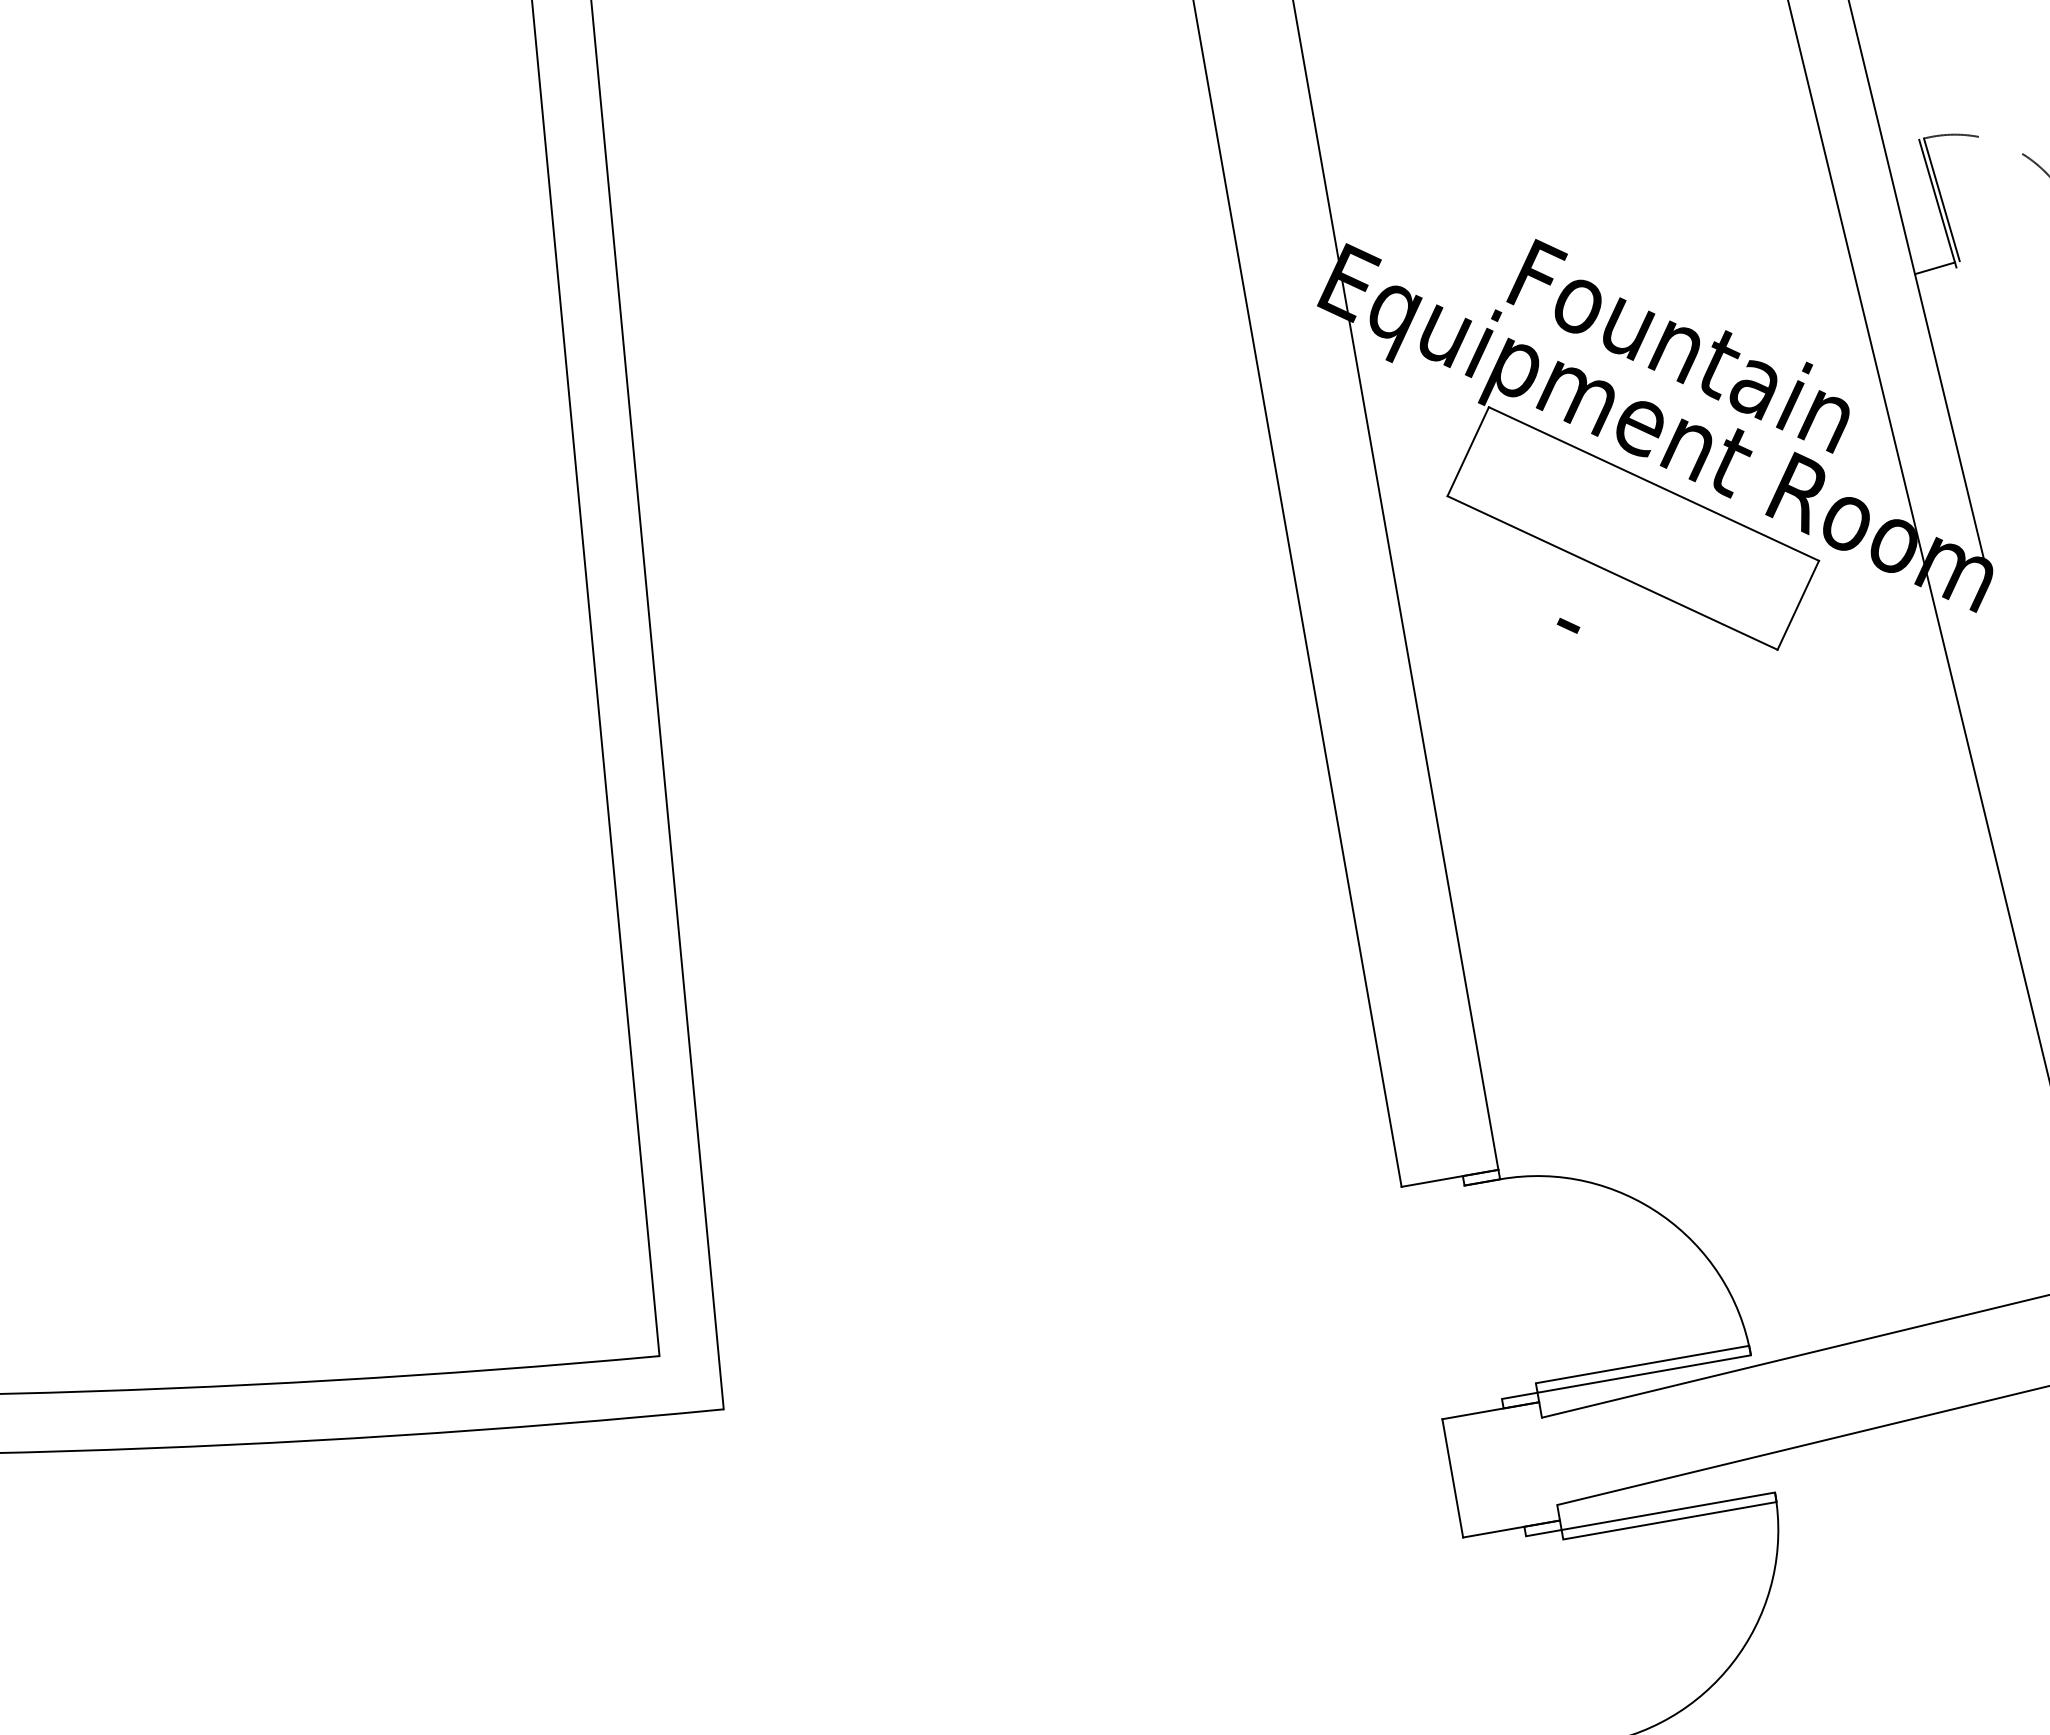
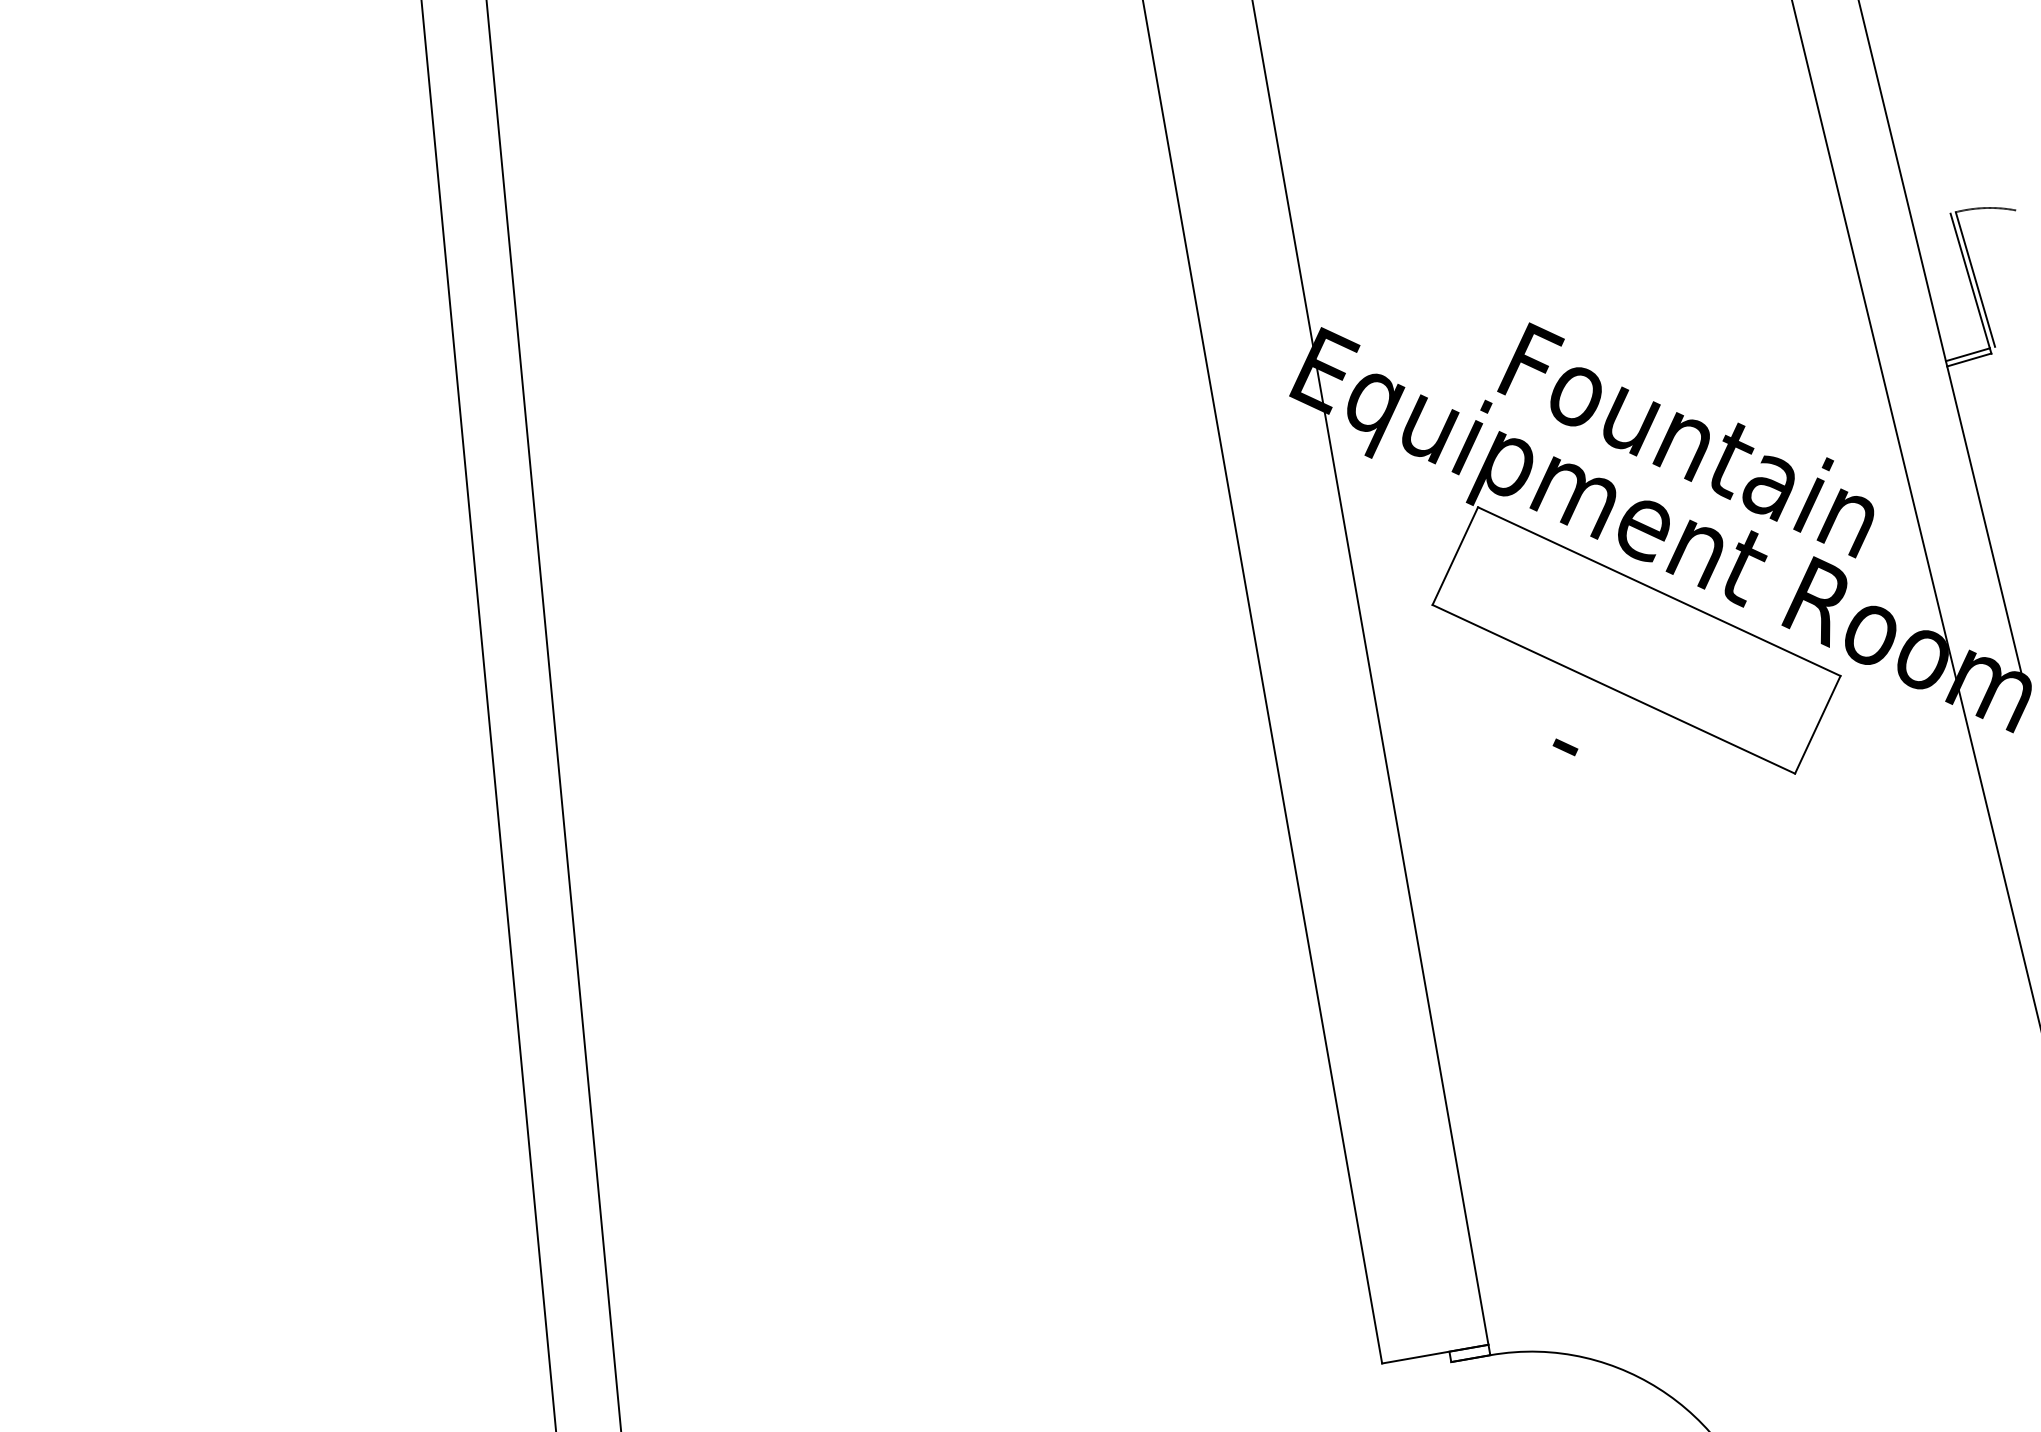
line: (1936, 272) -> (1969, 359), added

